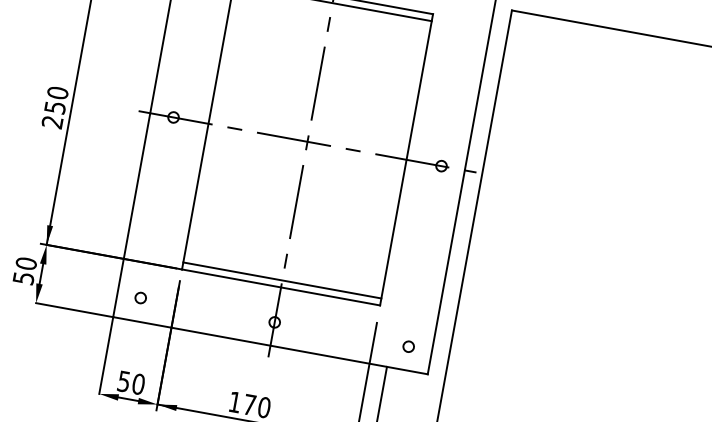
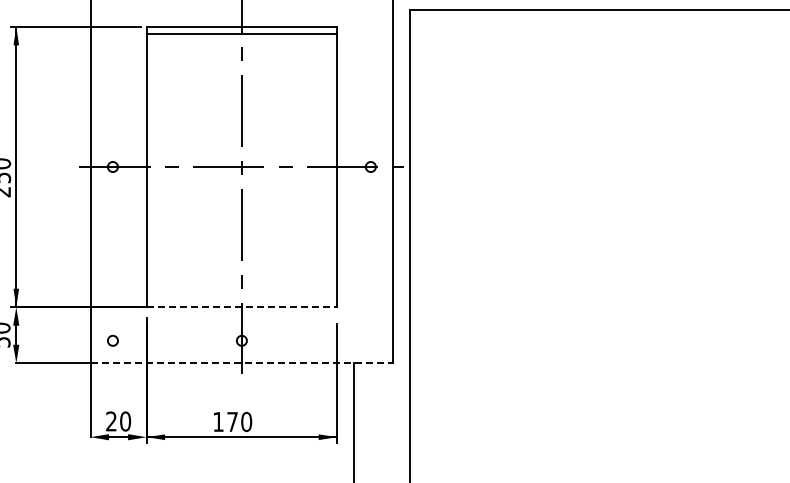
line: (281, 280) -> (241, 300), removed
line: (281, 287) -> (242, 307), solid -> dashed
line: (271, 346) -> (242, 363), solid -> dashed
circle: (408, 346) -> (370, 340), removed
text: (124, 381) -> (111, 421), 50 -> 20

